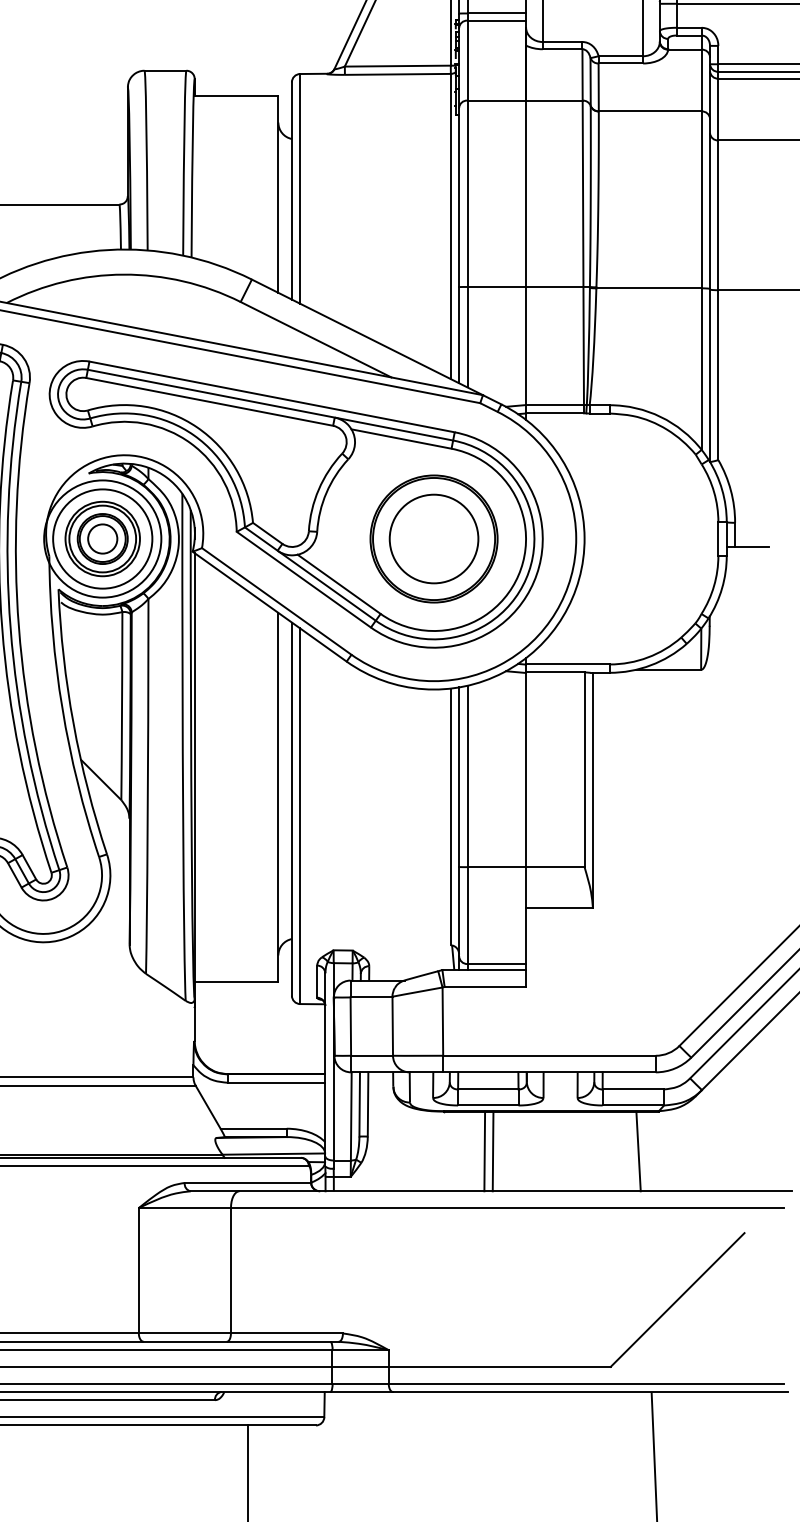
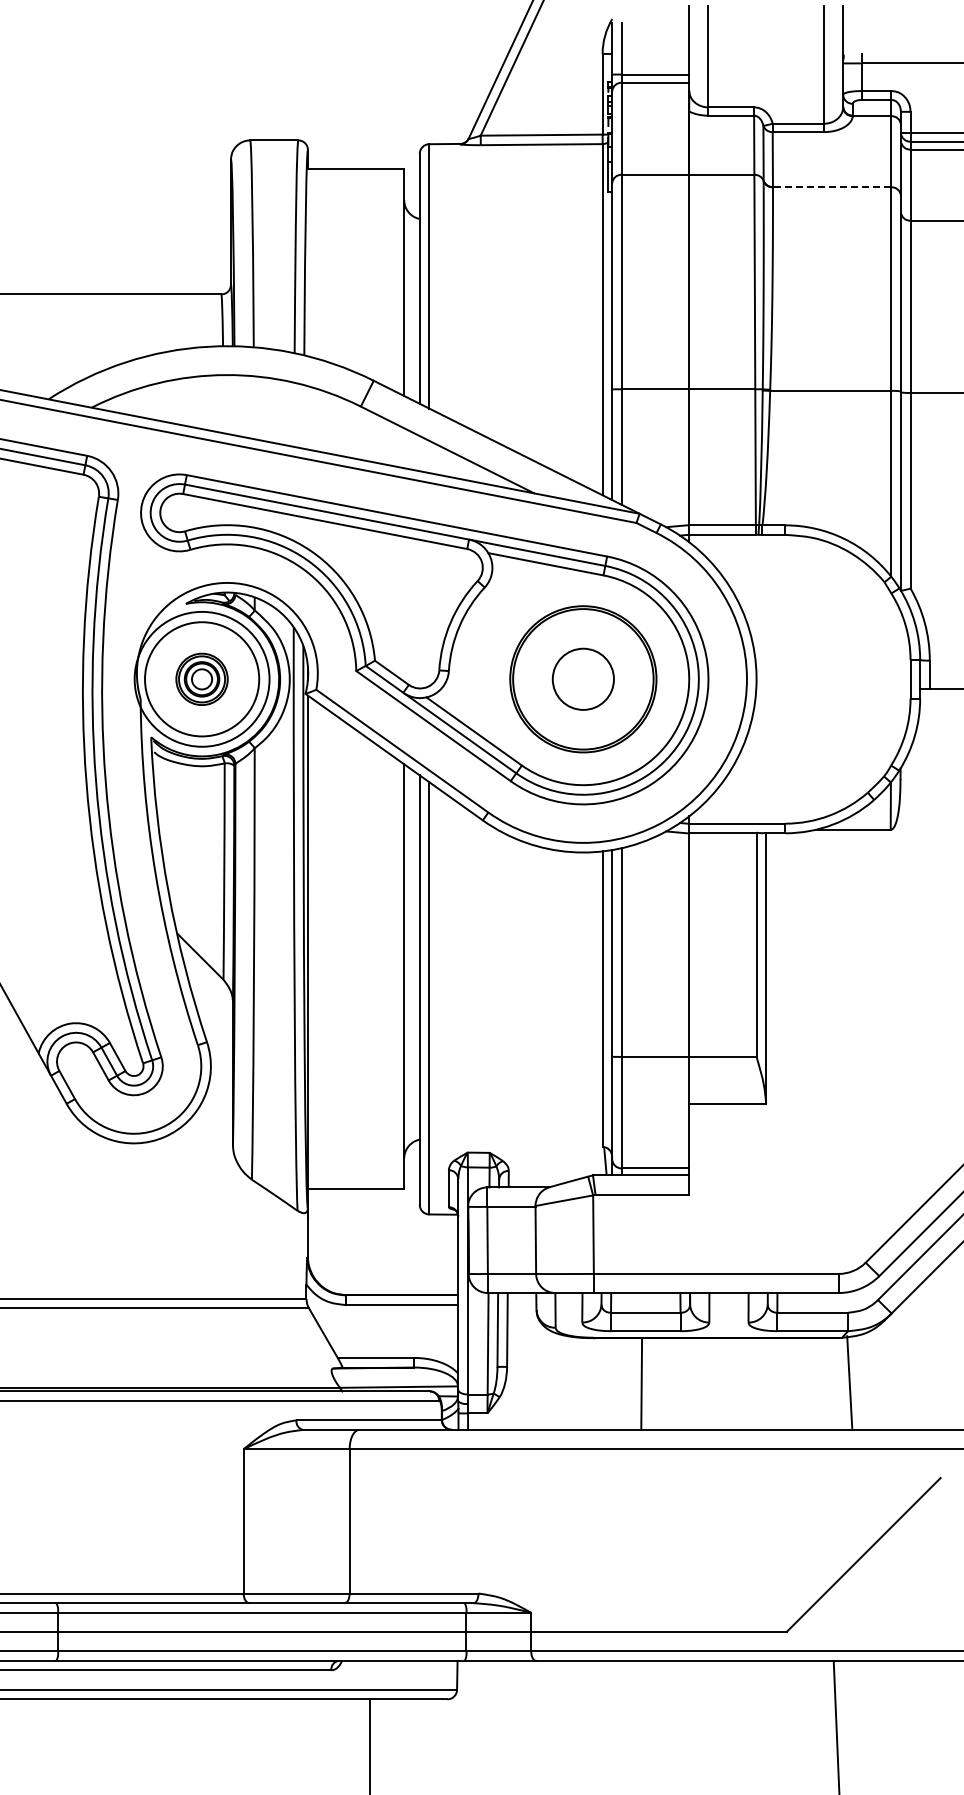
line: (649, 111) -> (831, 187), solid -> dashed
part: (102, 539) -> (201, 679), size x0.6
circle: (434, 539) -> (583, 679), size x0.6
line: (492, 1150) -> (650, 1383), removed
line: (638, 1150) -> (849, 1381), moved

